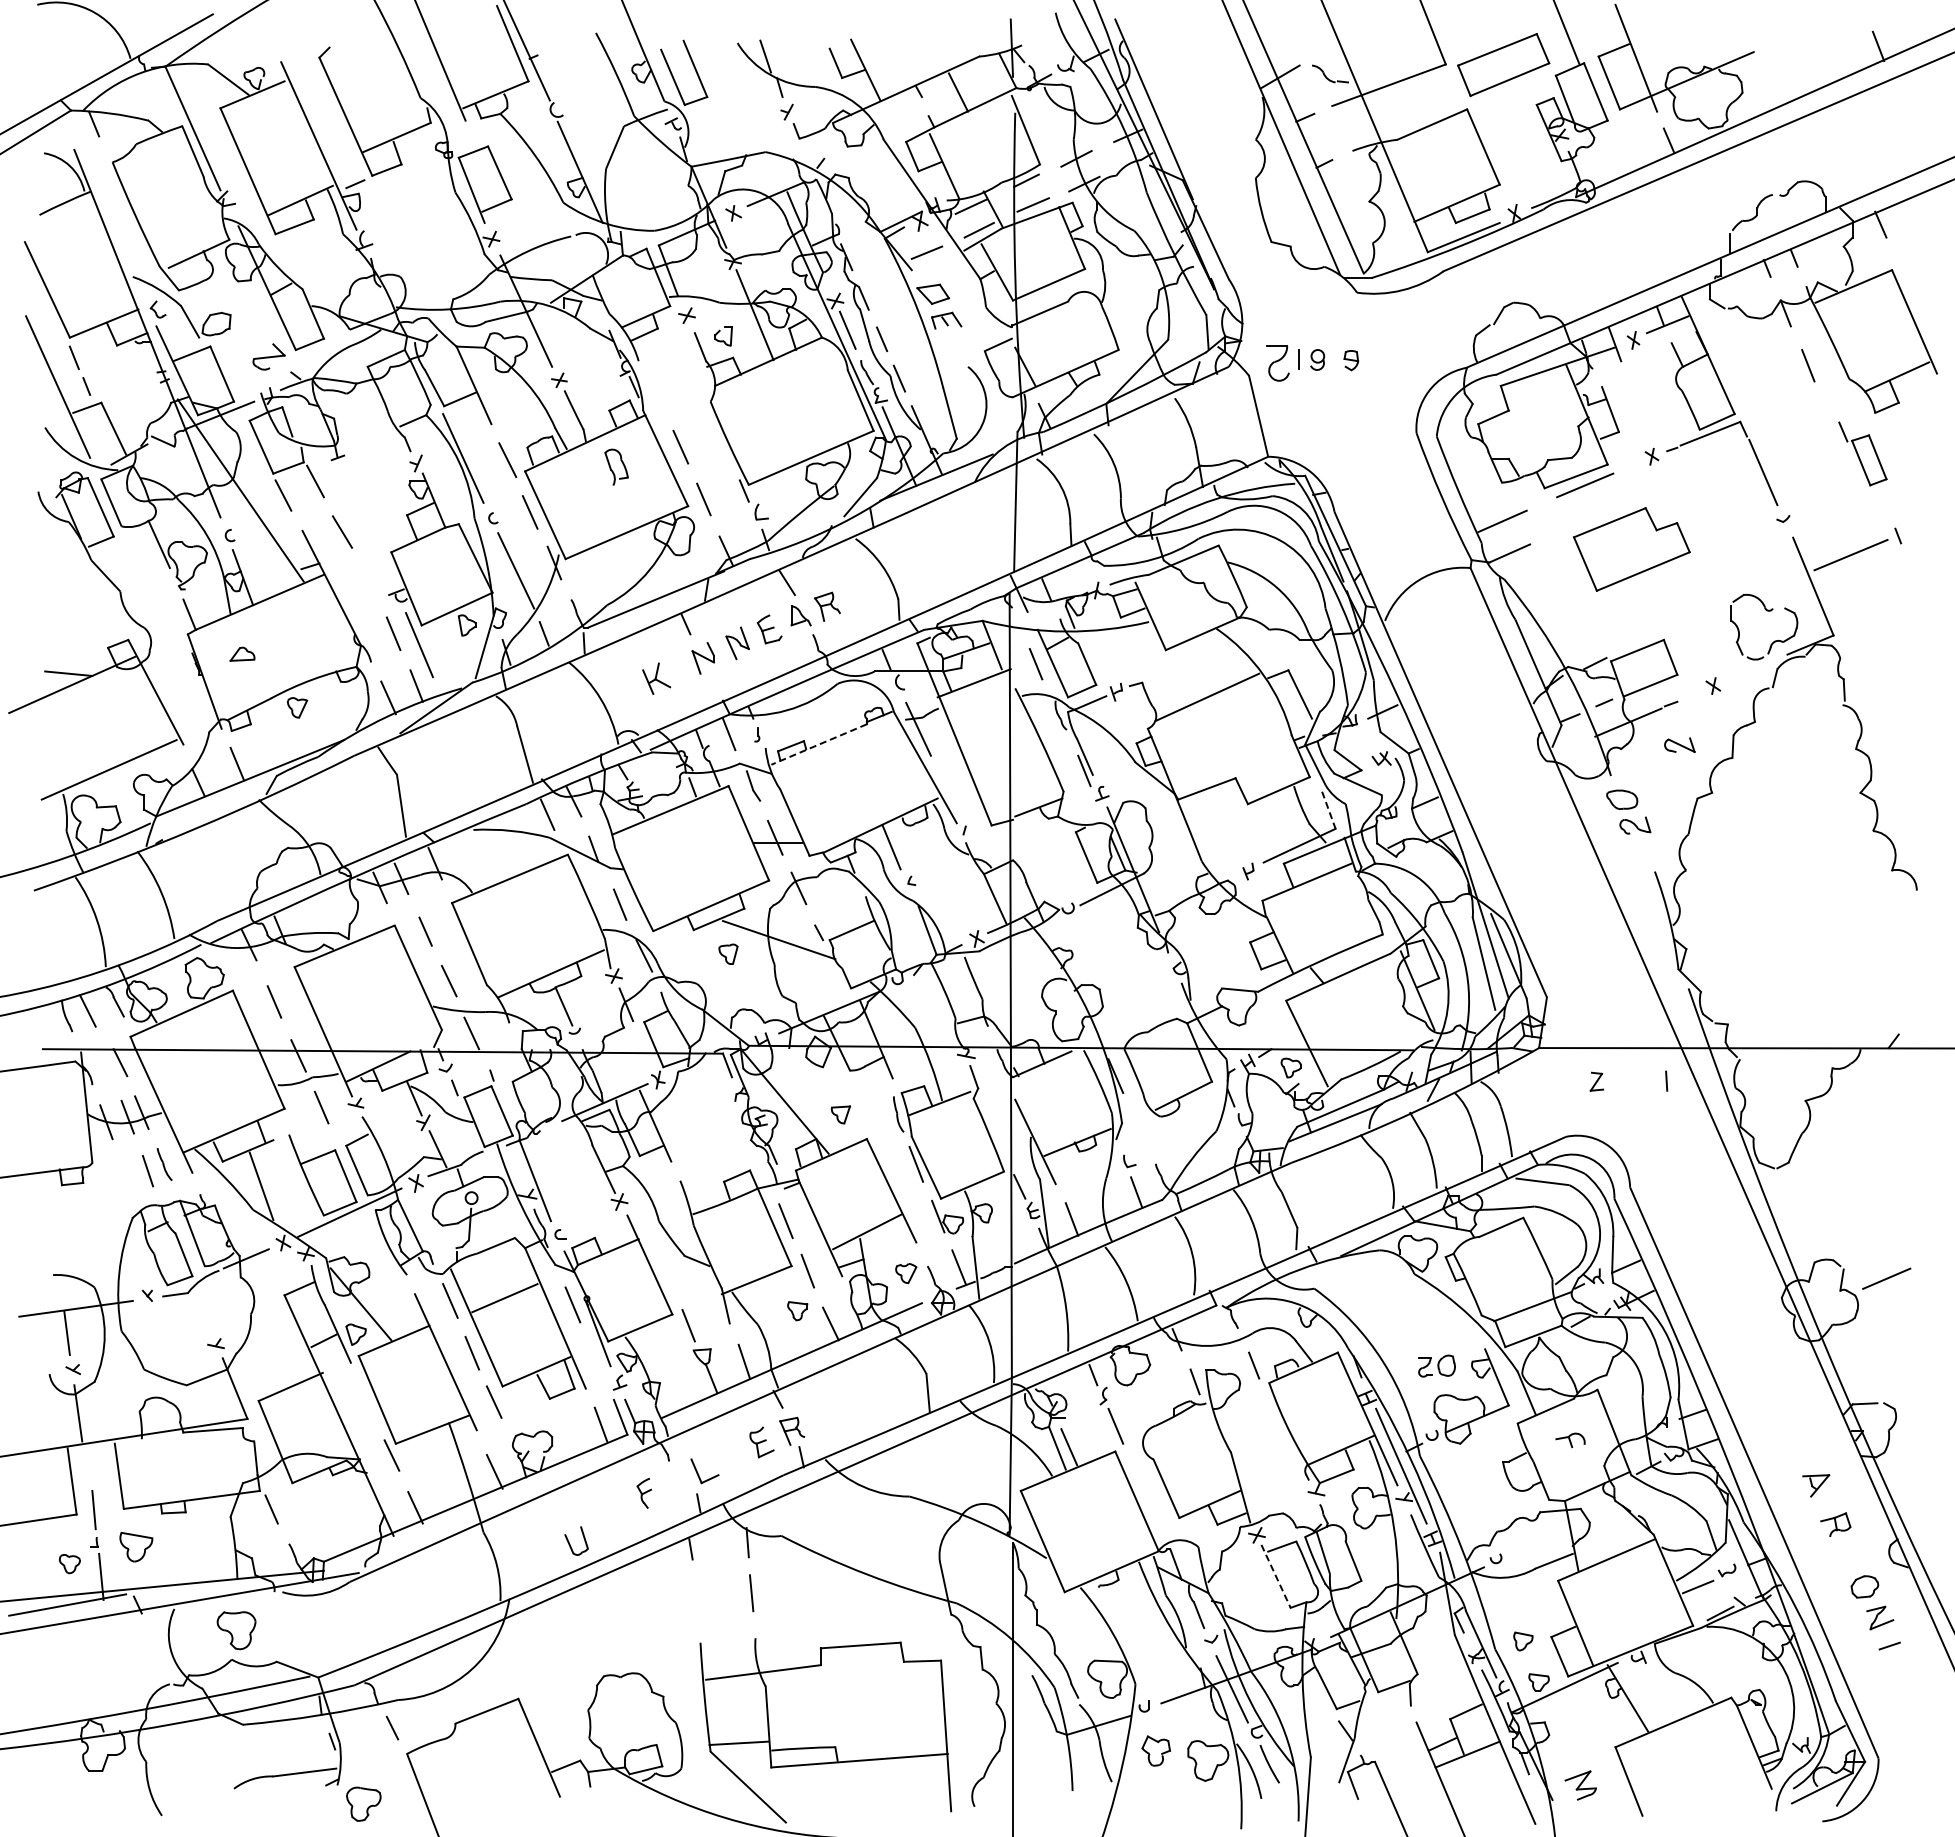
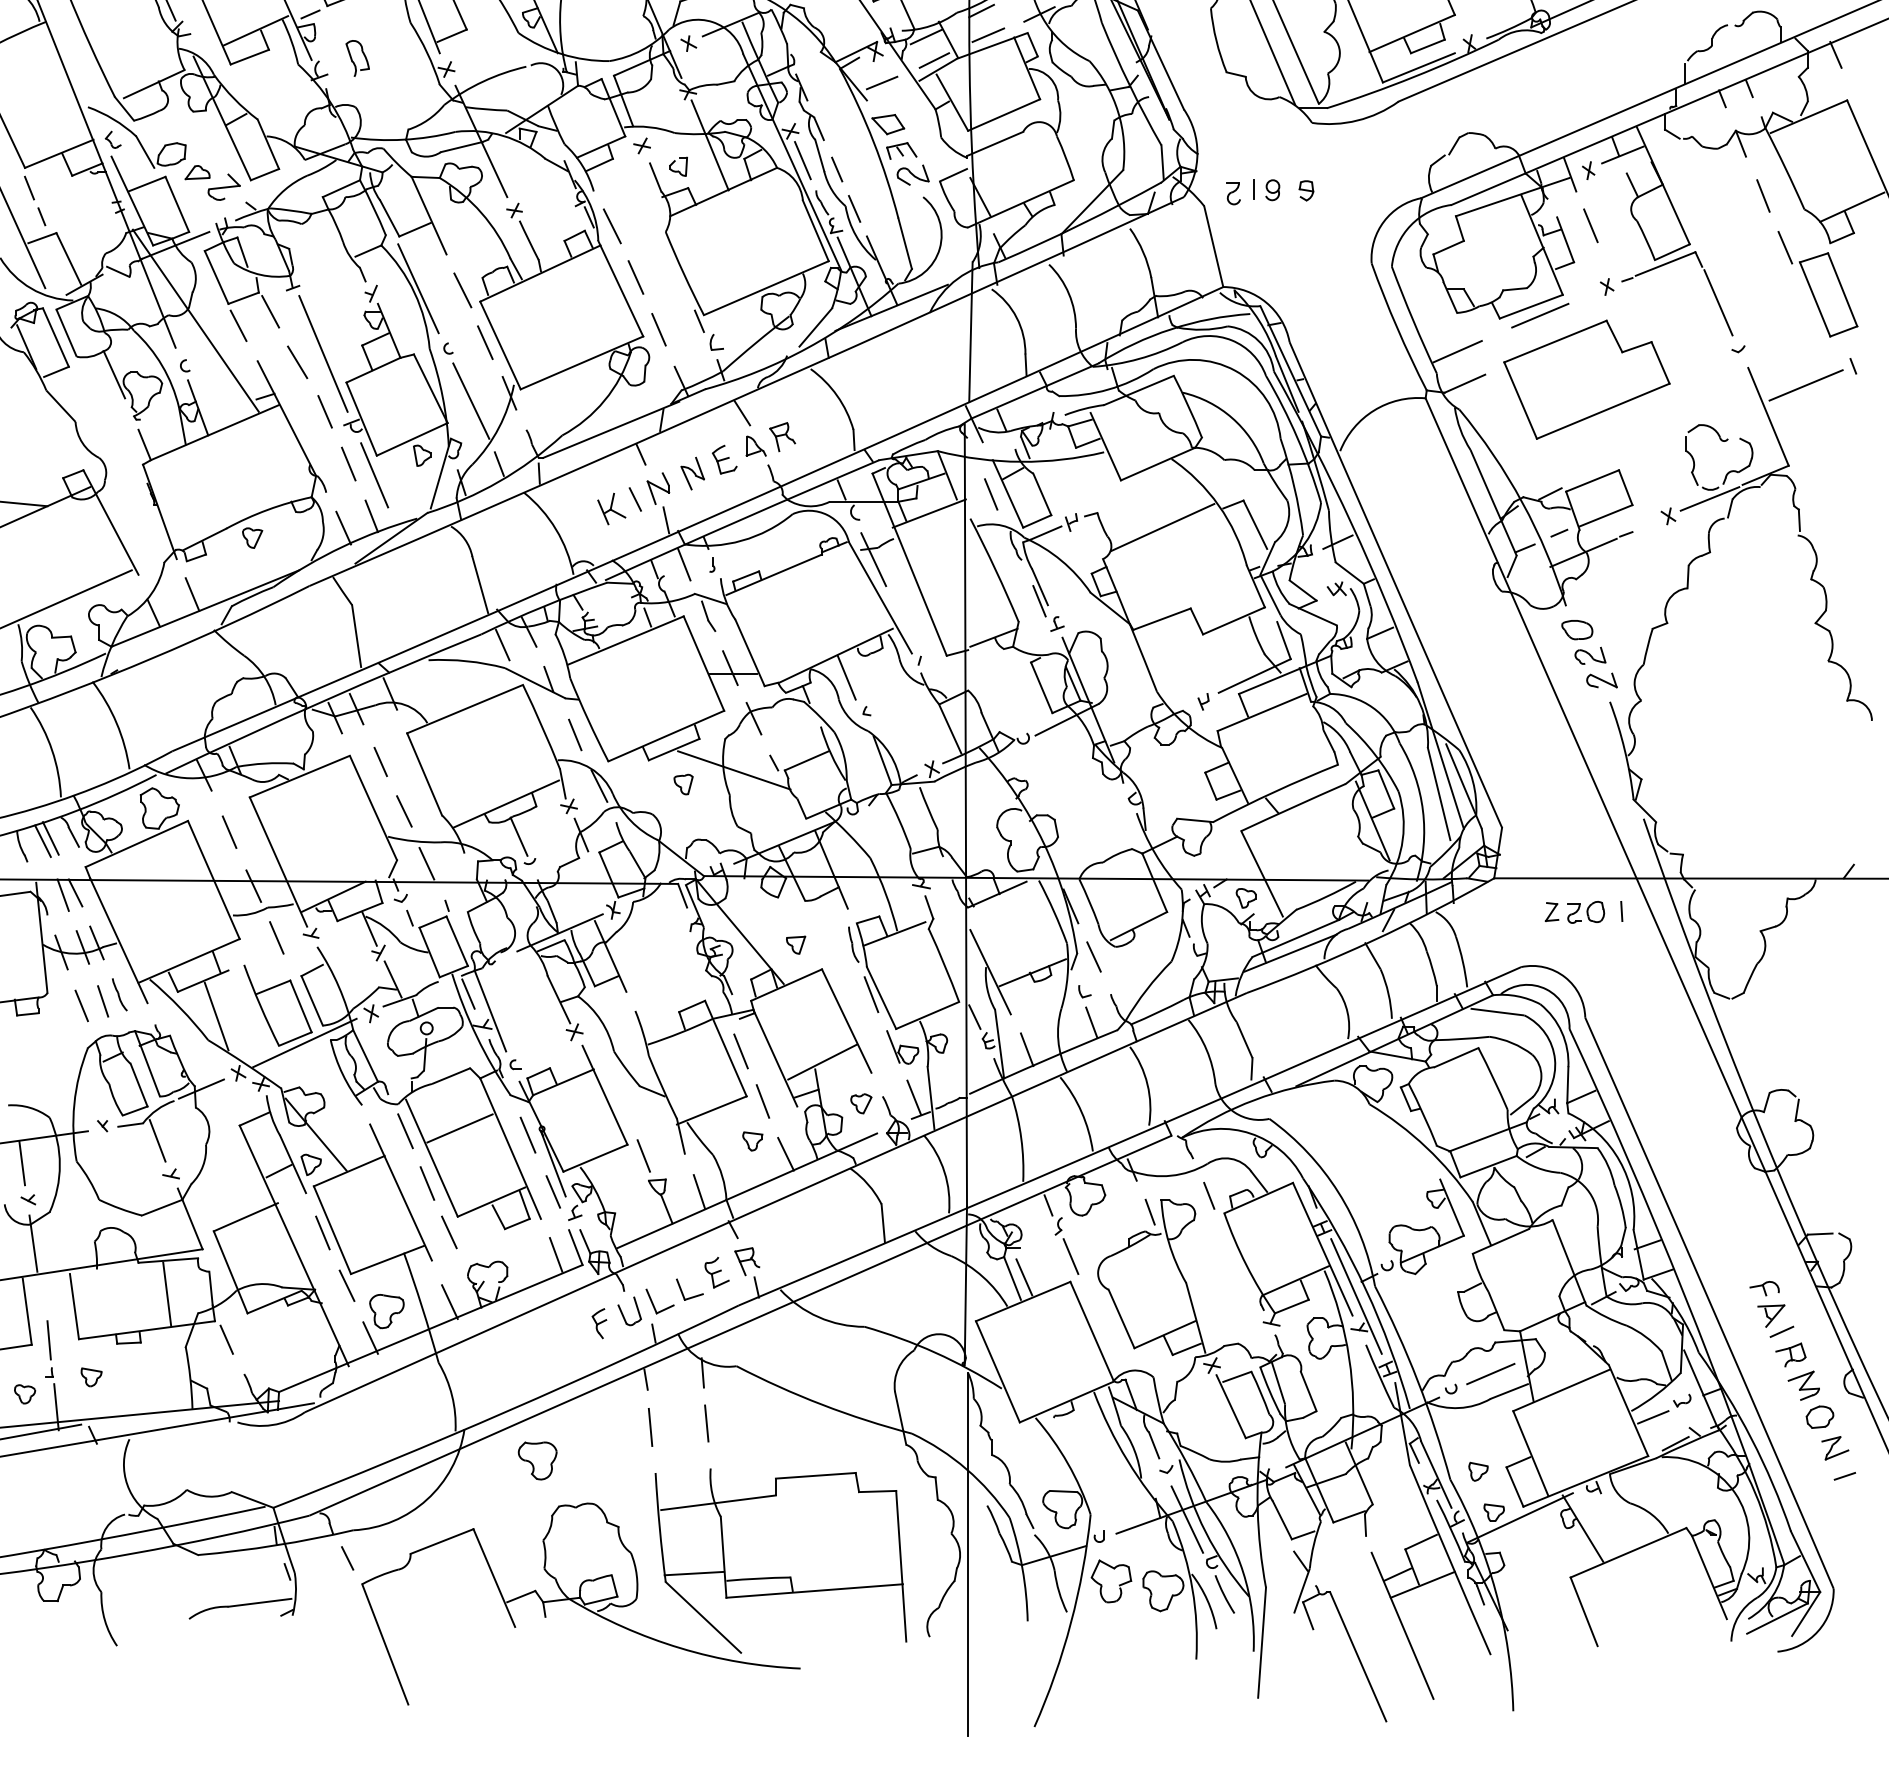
part: (957, 344) -> (912, 174), added
part: (1278, 362) -> (1233, 192), size x0.62
line: (656, 395) -> (611, 225), added
line: (1635, 395) -> (1590, 225), added
part: (1862, 453) -> (1817, 283), size x1.67
part: (616, 466) -> (357, 57), moved
line: (368, 523) -> (323, 353), added
part: (1631, 549) -> (1586, 379), size x1.43
line: (369, 581) -> (324, 411), added
part: (242, 653) -> (197, 171), moved
line: (679, 668) -> (634, 498), added
line: (1754, 668) -> (1709, 498), added
line: (711, 689) -> (666, 519), added
line: (819, 744) -> (774, 574), dashed -> solid
part: (1679, 744) -> (1601, 679), moved
line: (1328, 810) -> (1283, 640), dashed -> solid
line: (95, 1007) -> (50, 837), added
line: (107, 1064) -> (62, 894), added
line: (1138, 1126) -> (1093, 956), added
line: (513, 1163) -> (468, 993), added
line: (126, 1175) -> (81, 1005), added
line: (1886, 1278) -> (1490, 1373), moved
line: (202, 1310) -> (157, 1140), added
line: (597, 1361) -> (552, 1191), added
part: (1436, 1365) -> (1585, 911), moved
line: (367, 1402) -> (322, 1232), added
part: (1570, 1440) -> (1764, 1288), moved
part: (727, 1460) -> (682, 1290), added
line: (212, 1463) -> (167, 1293), added
line: (1826, 1501) -> (1781, 1331), added
part: (569, 1541) -> (622, 1311), moved
part: (136, 1546) -> (91, 1376), size x0.62
line: (1276, 1576) -> (1231, 1406), dashed -> solid
line: (695, 1596) -> (650, 1426), added
part: (236, 1630) -> (537, 1460), moved
part: (1155, 1750) -> (1110, 1580), size x1.43
part: (1580, 1785) -> (1803, 1385), moved
part: (363, 1803) -> (386, 1310), moved

